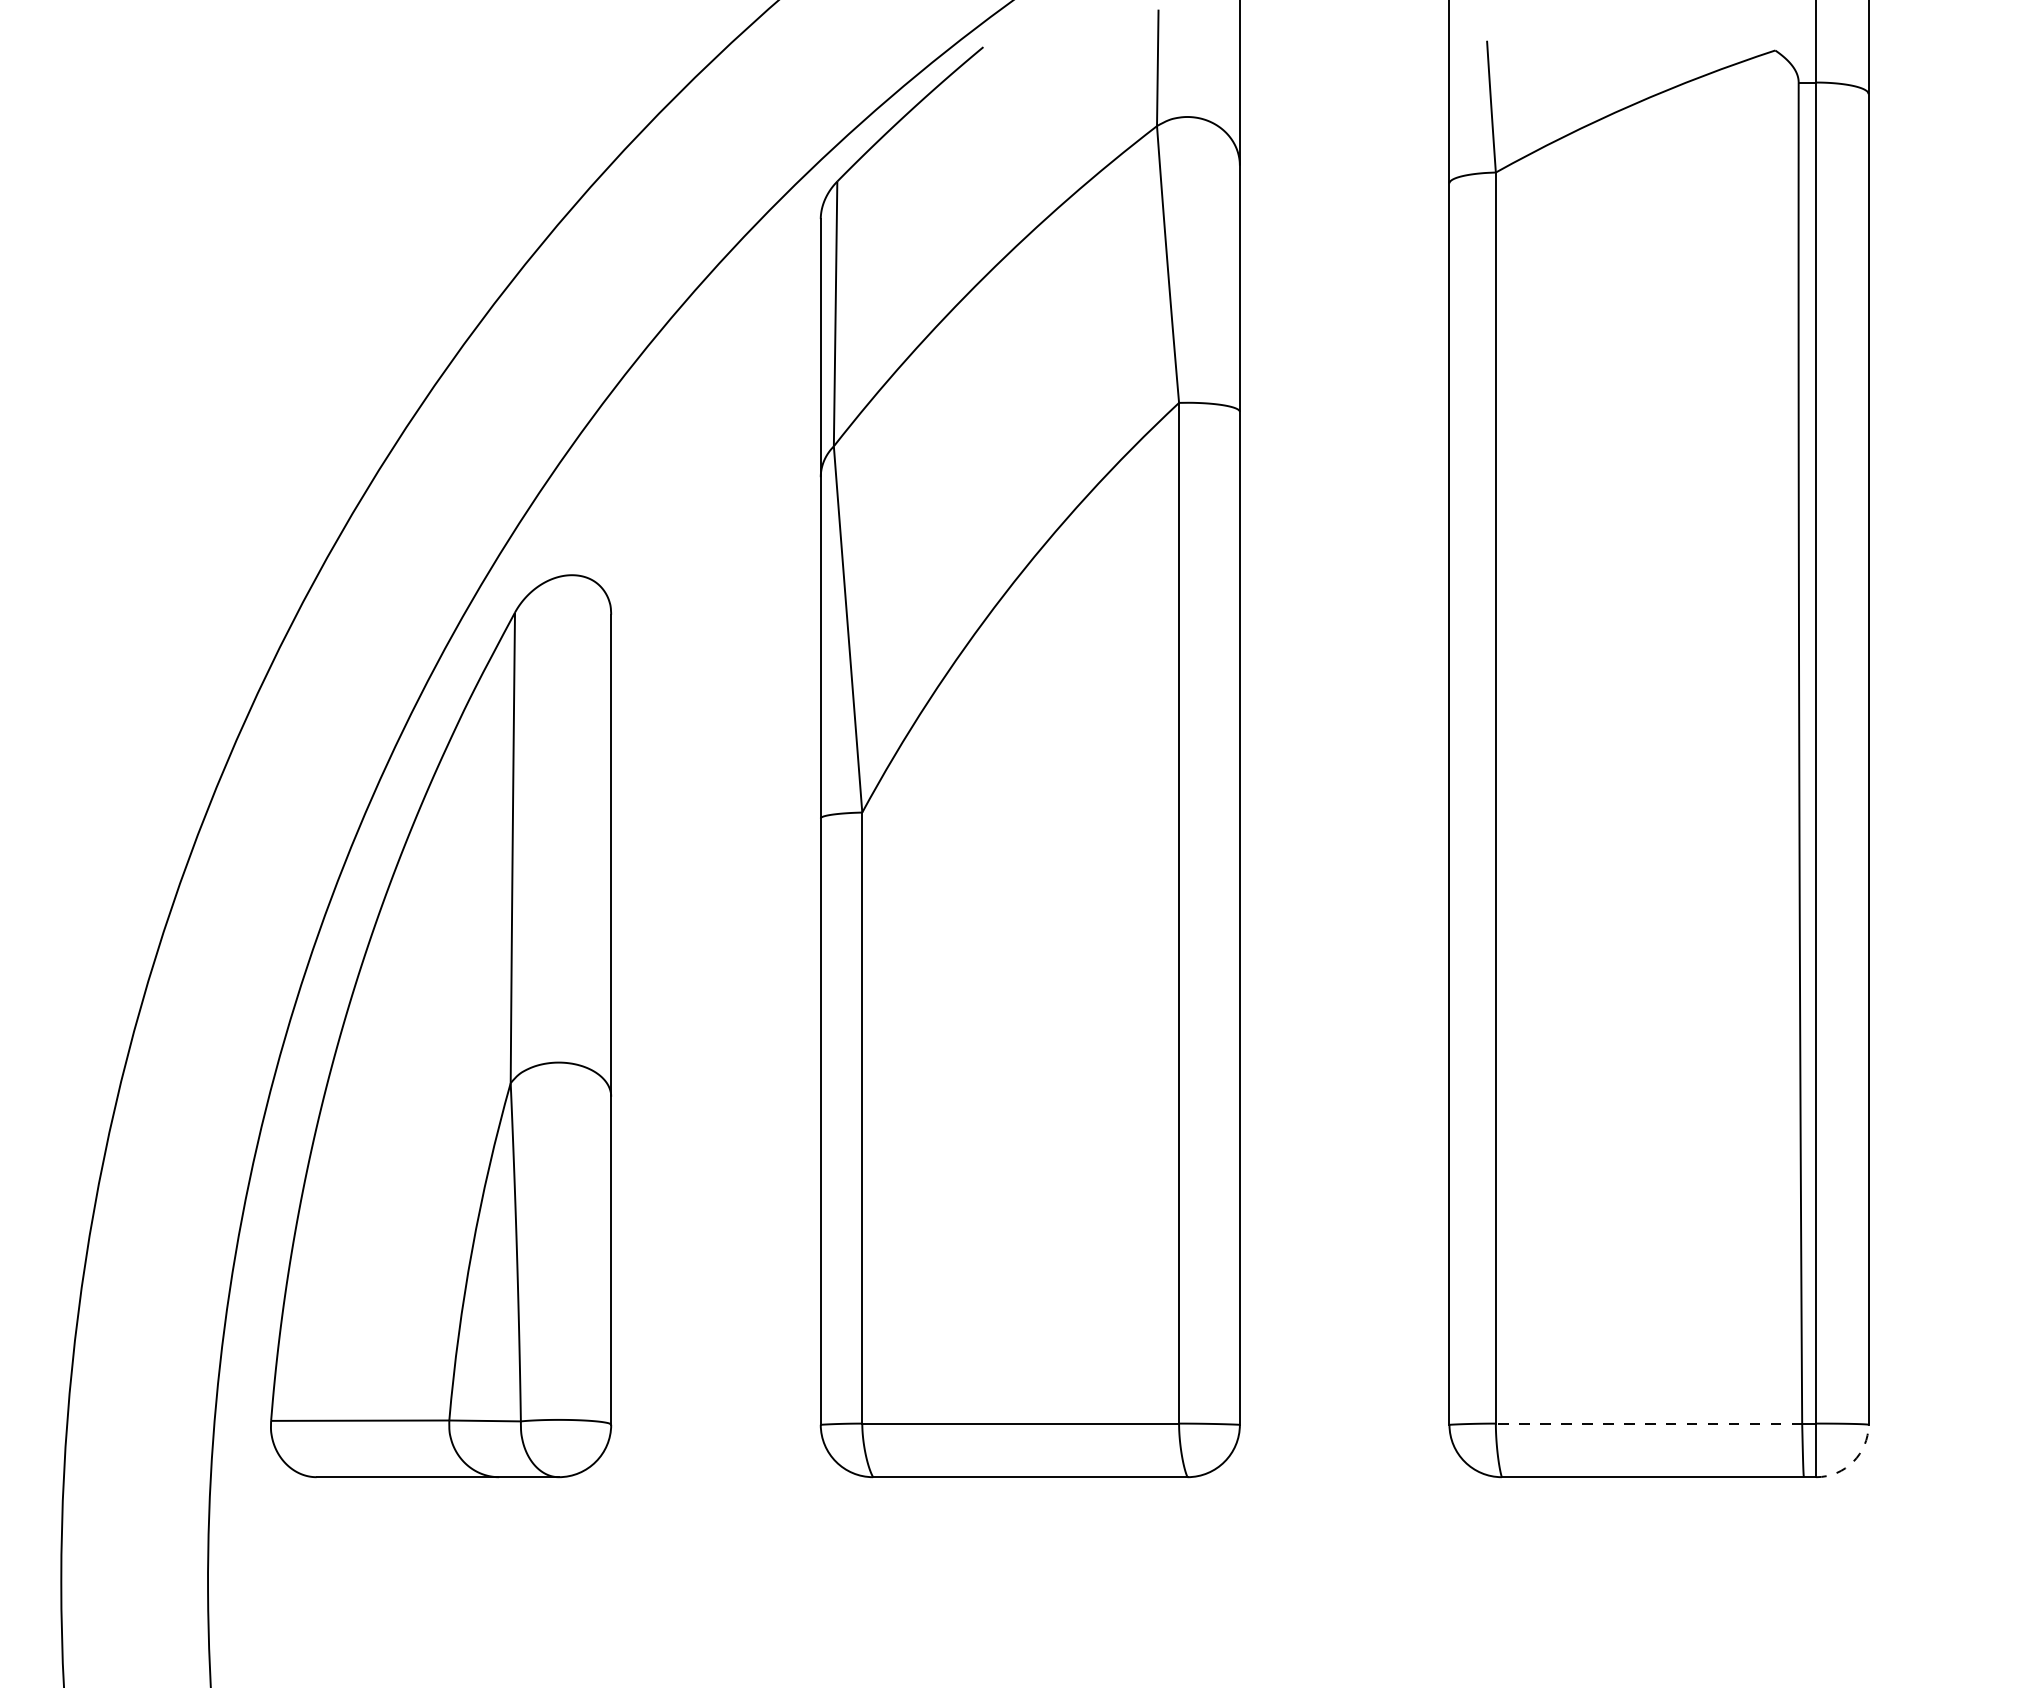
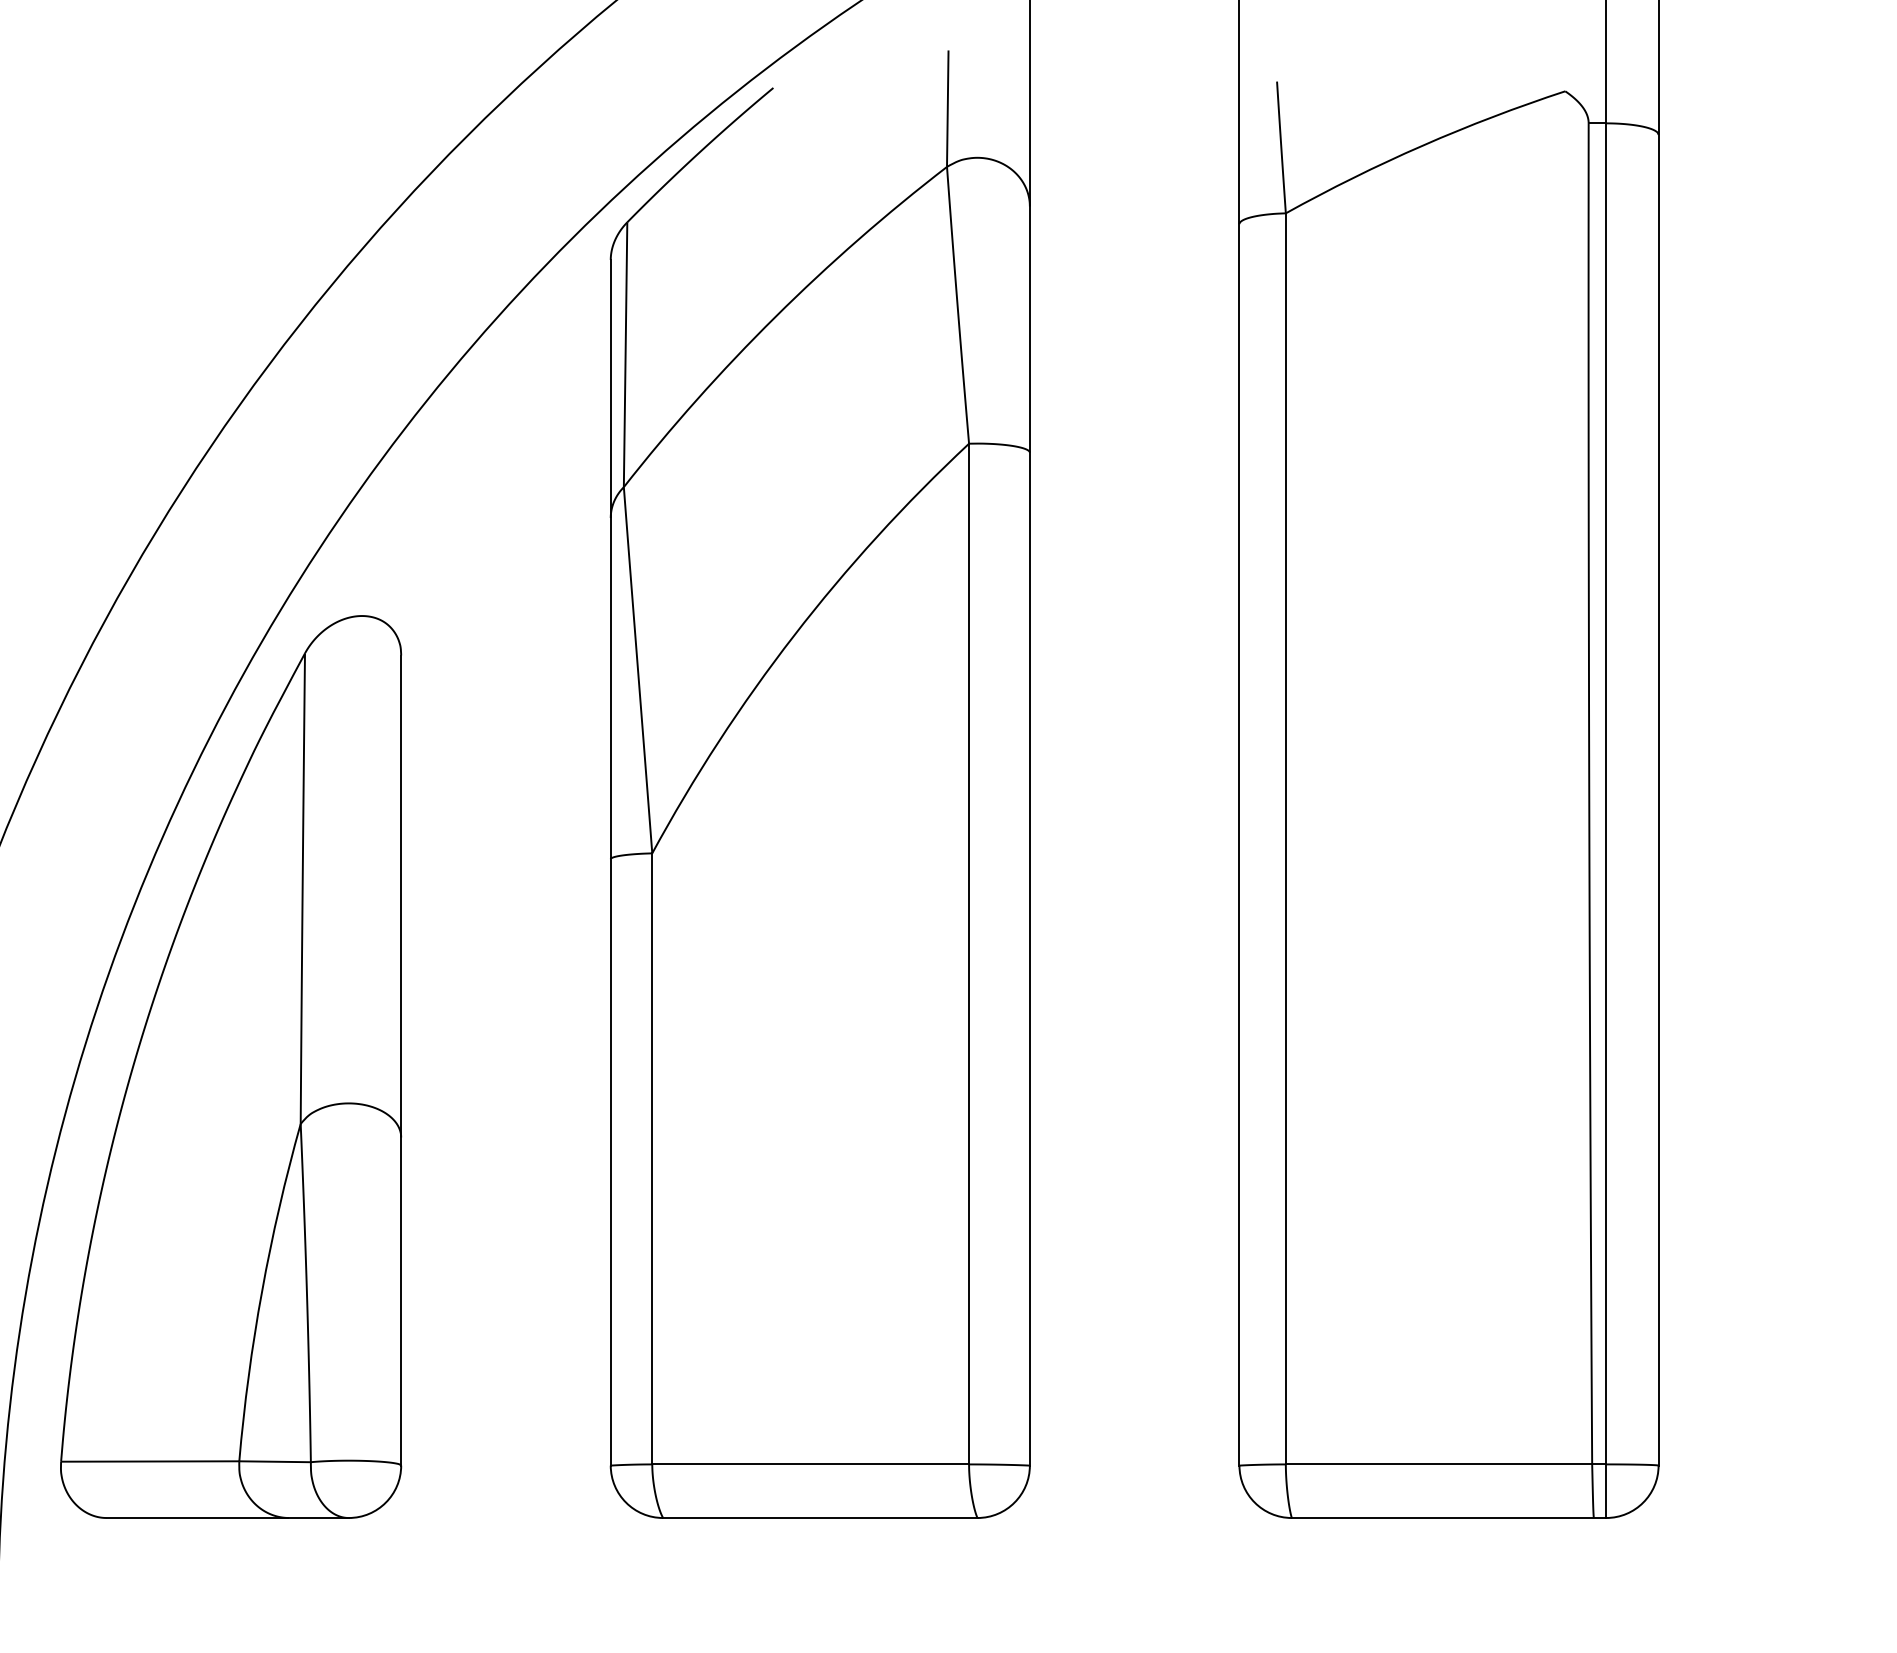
line: (1648, 1423) -> (1438, 1464), dashed -> solid
arc: (1853, 1461) -> (1643, 1502), dashed -> solid

